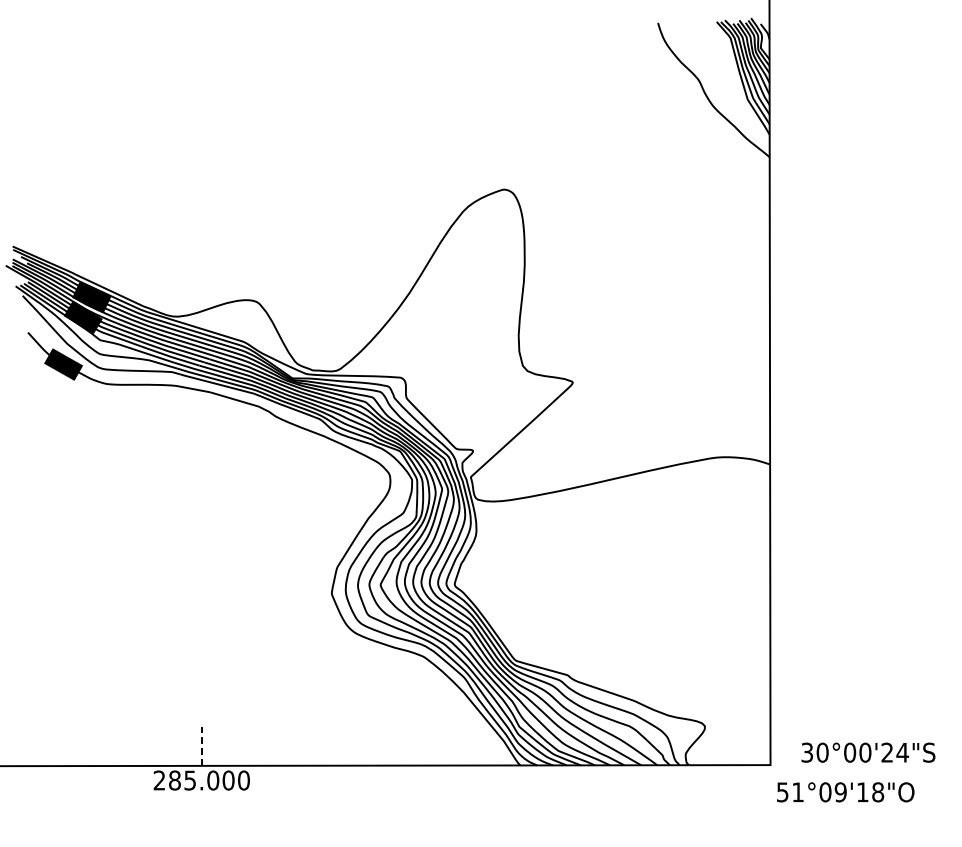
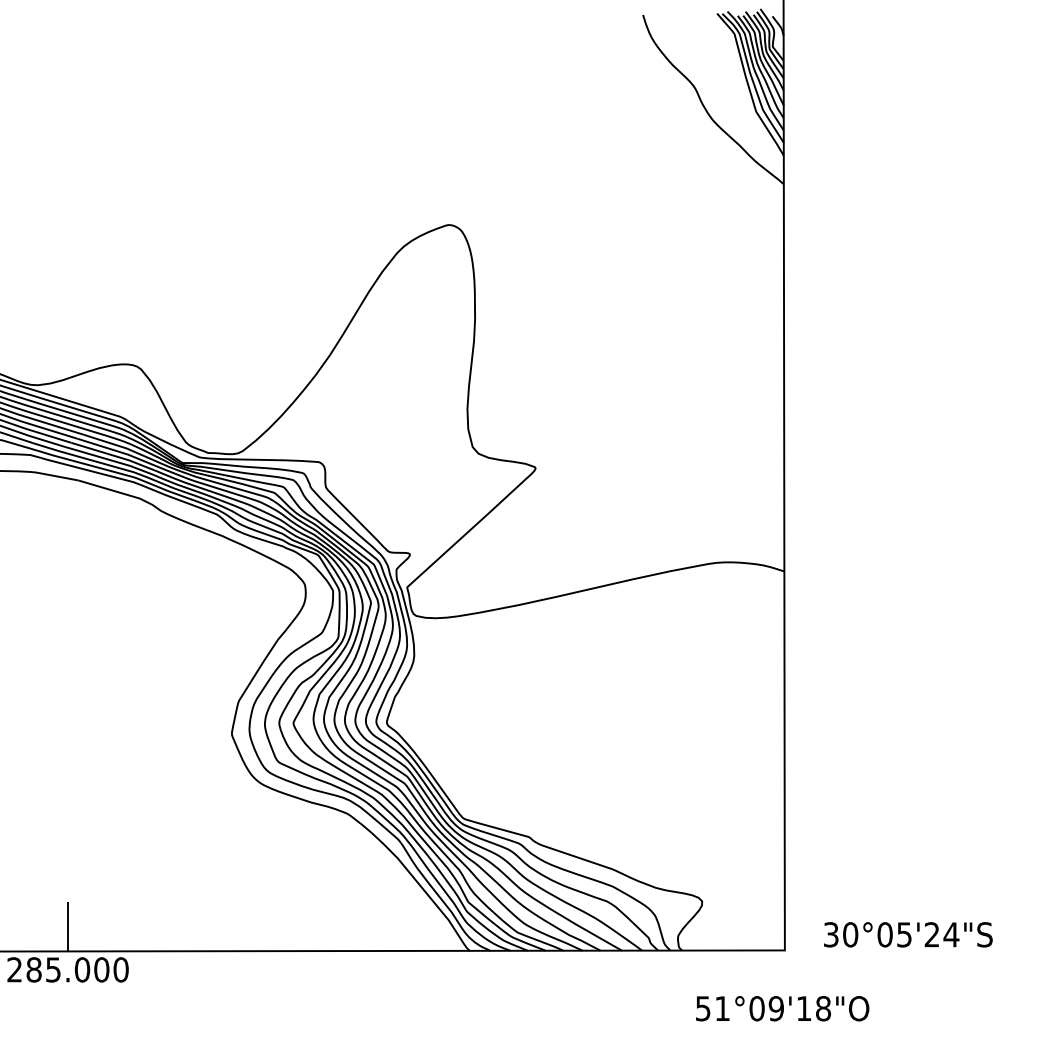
line: (201, 746) -> (67, 926), dashed -> solid
text: (865, 752) -> (904, 934), 30°00'24"S -> 30°05'24"S
text: (845, 792) -> (782, 1008), moved

